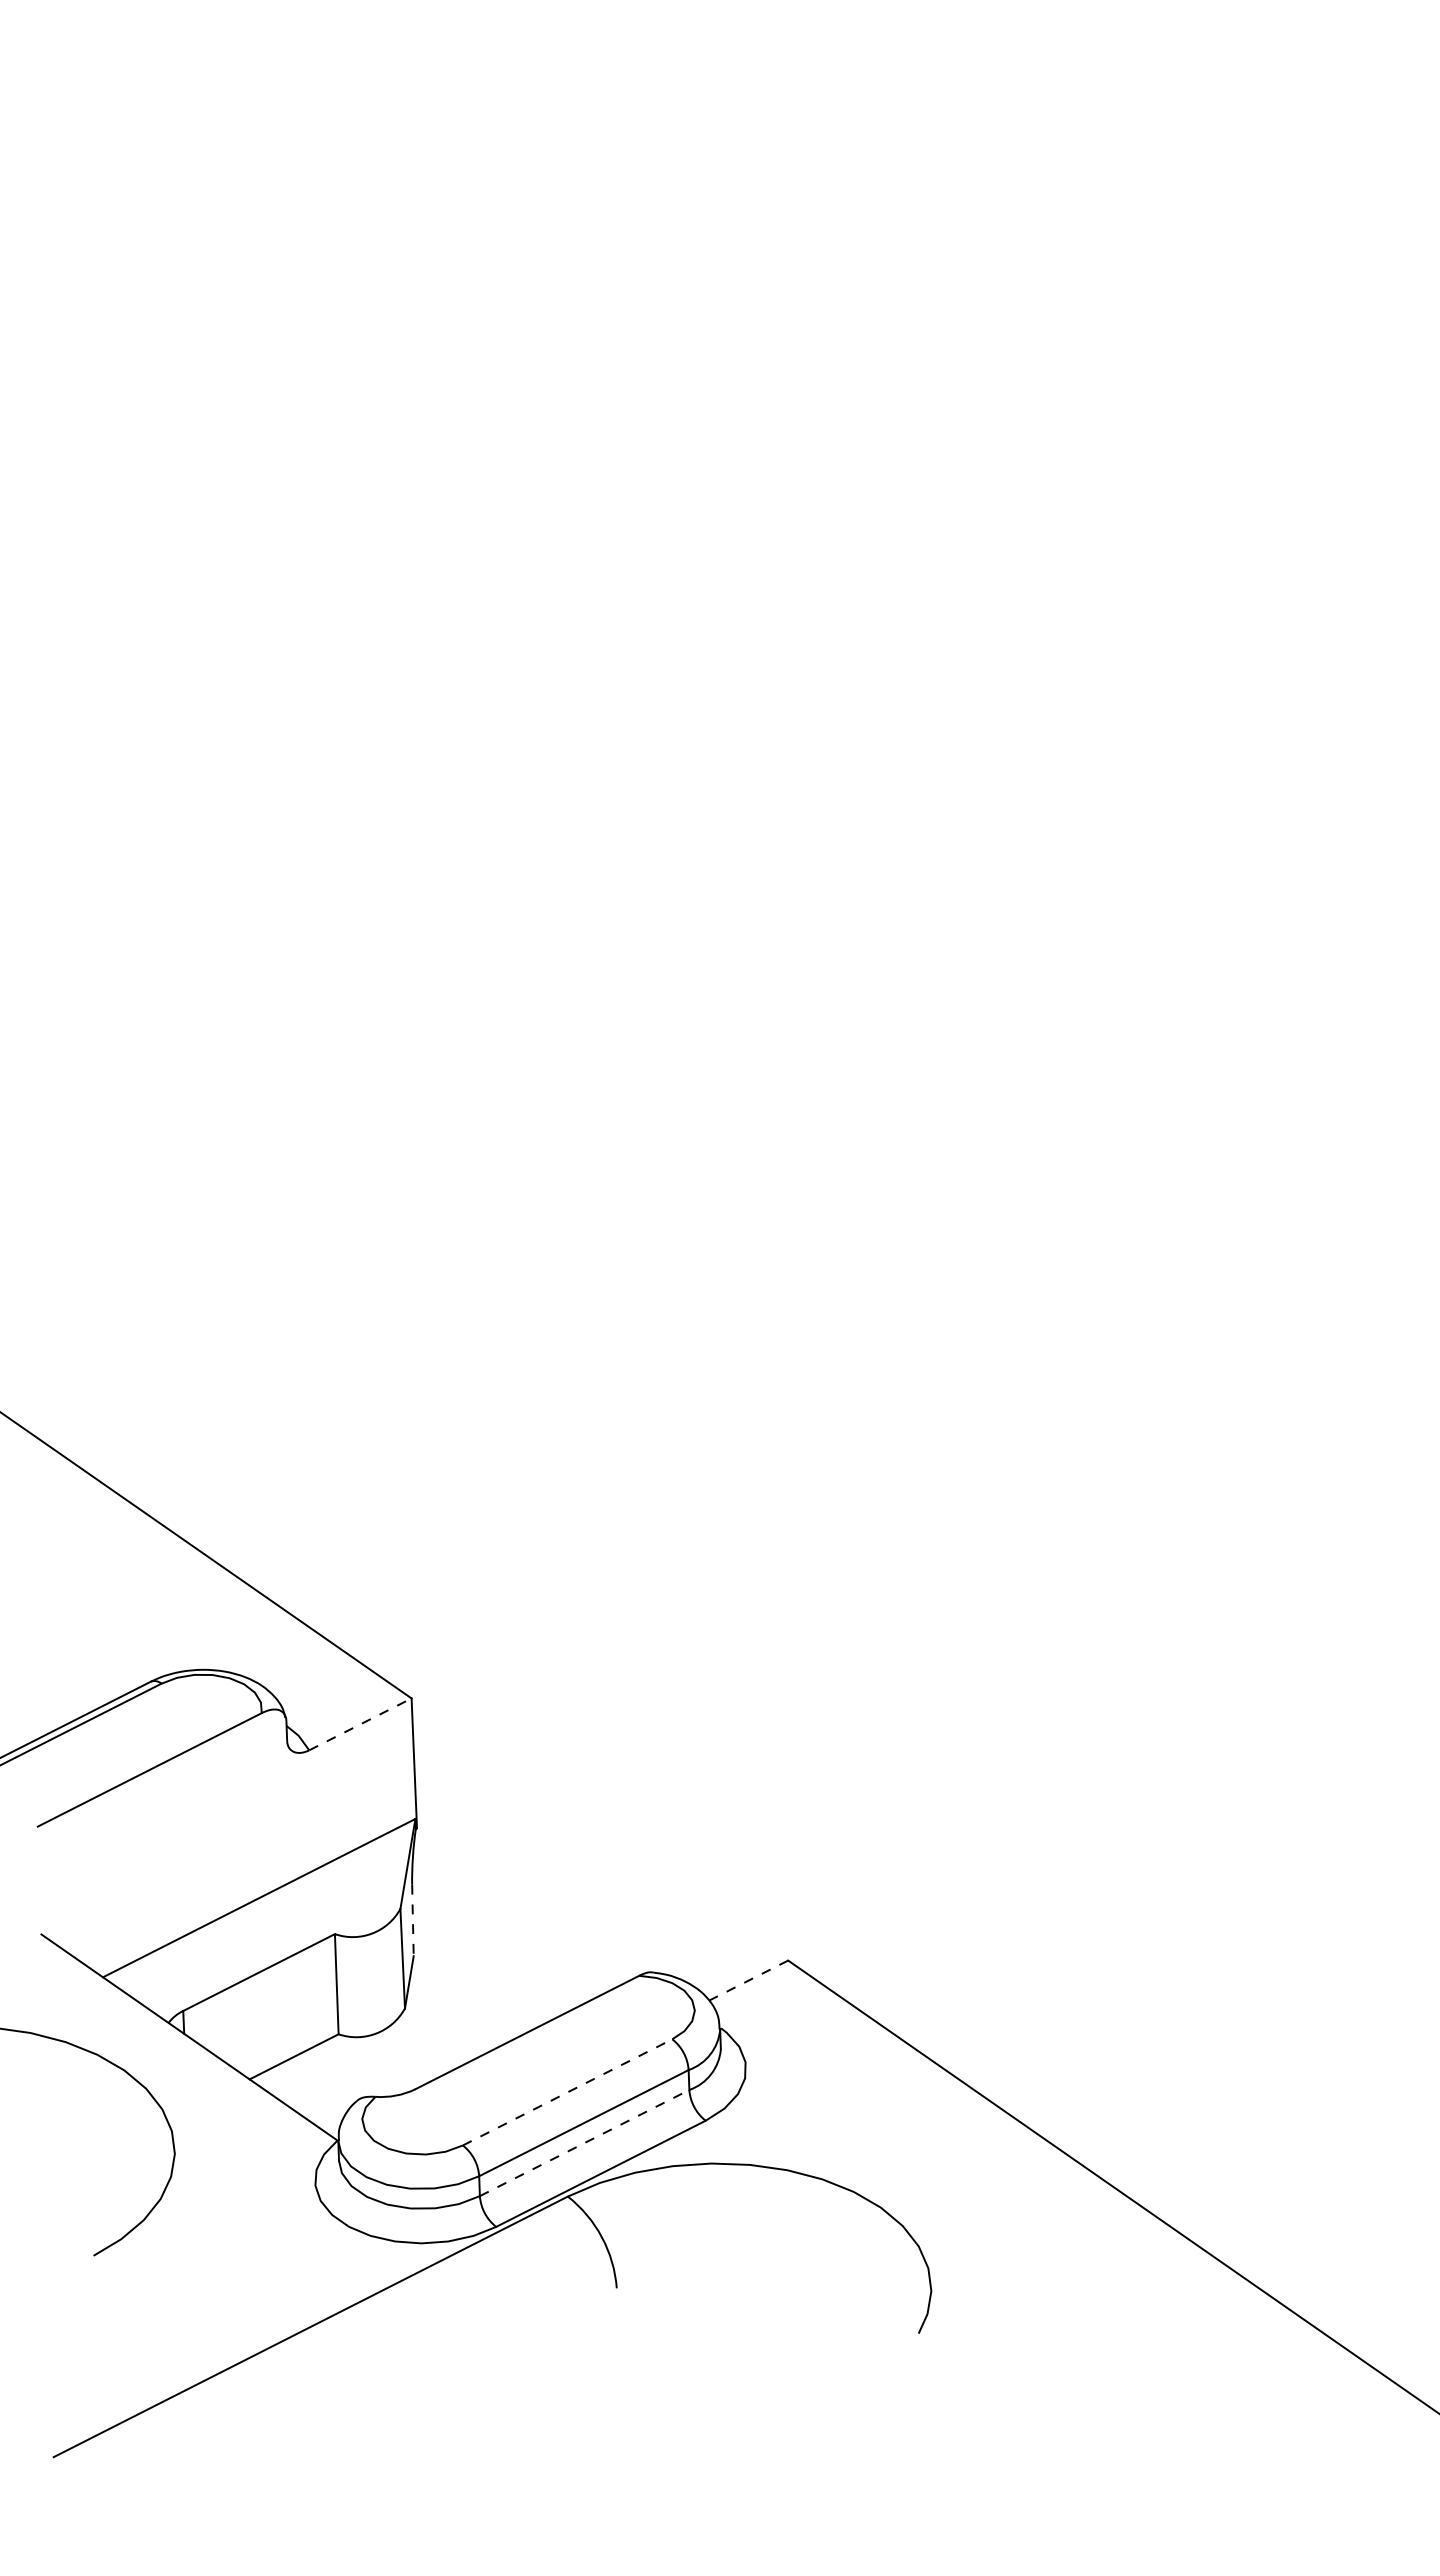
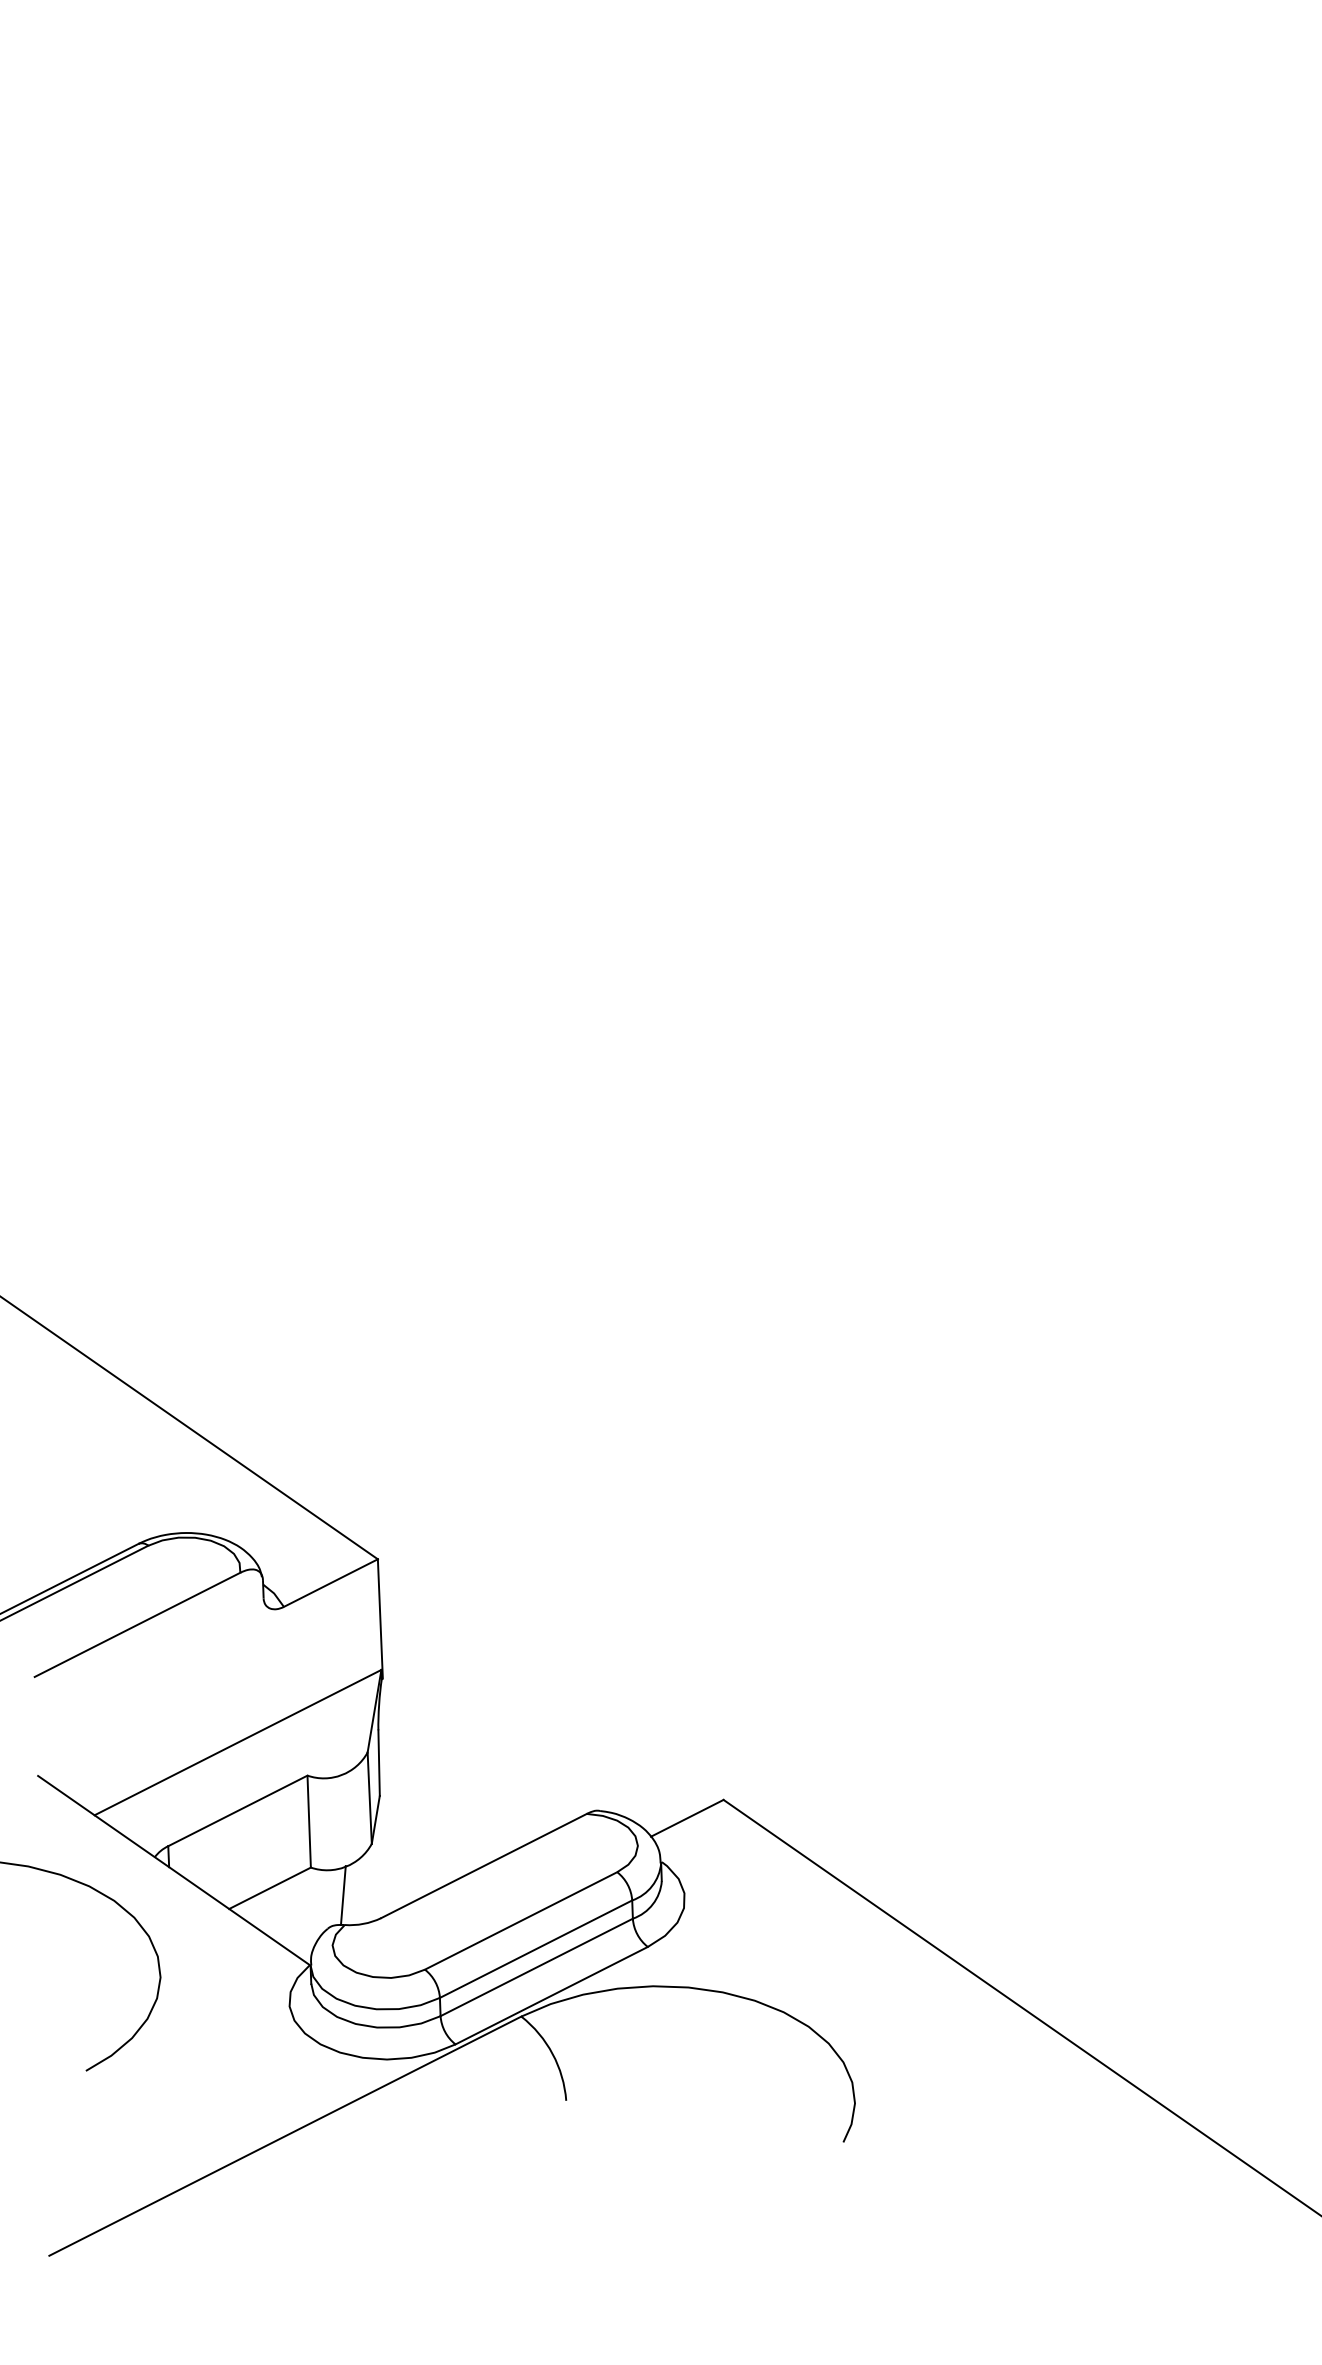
line: (360, 1724) -> (330, 1583), dashed -> solid
line: (412, 1920) -> (378, 1763), dashed -> solid
line: (748, 1980) -> (687, 1818), dashed -> solid
line: (373, 2064) -> (342, 1895), added
line: (568, 2092) -> (521, 1921), dashed -> solid
line: (585, 2142) -> (537, 1966), dashed -> solid

